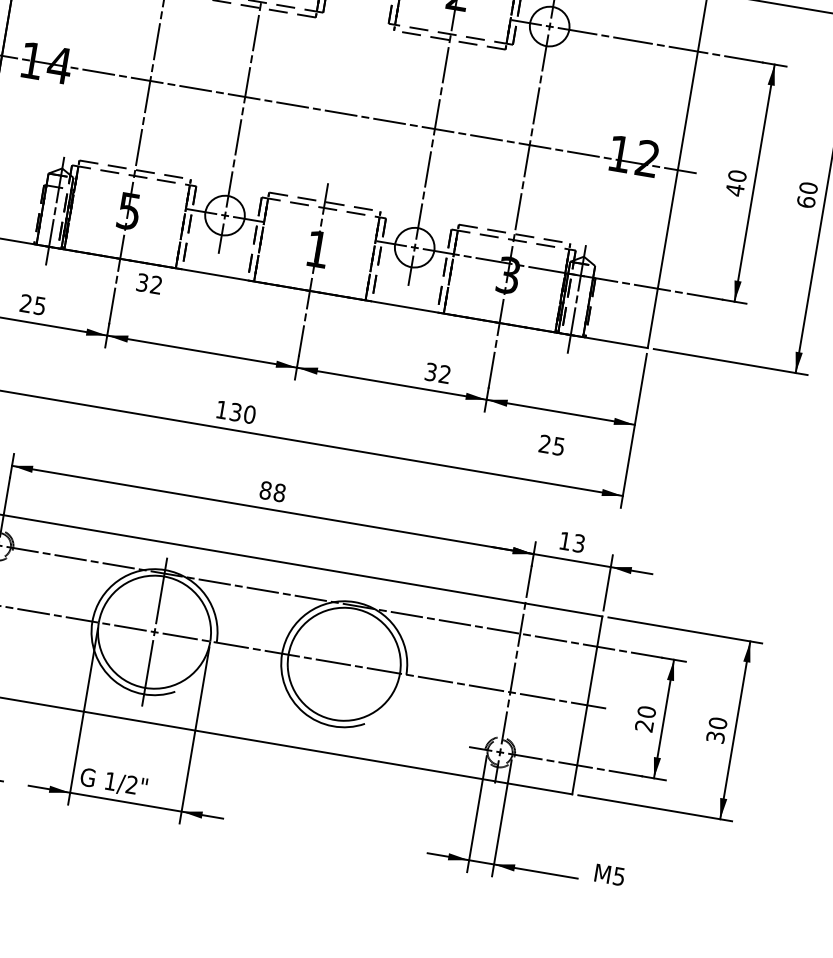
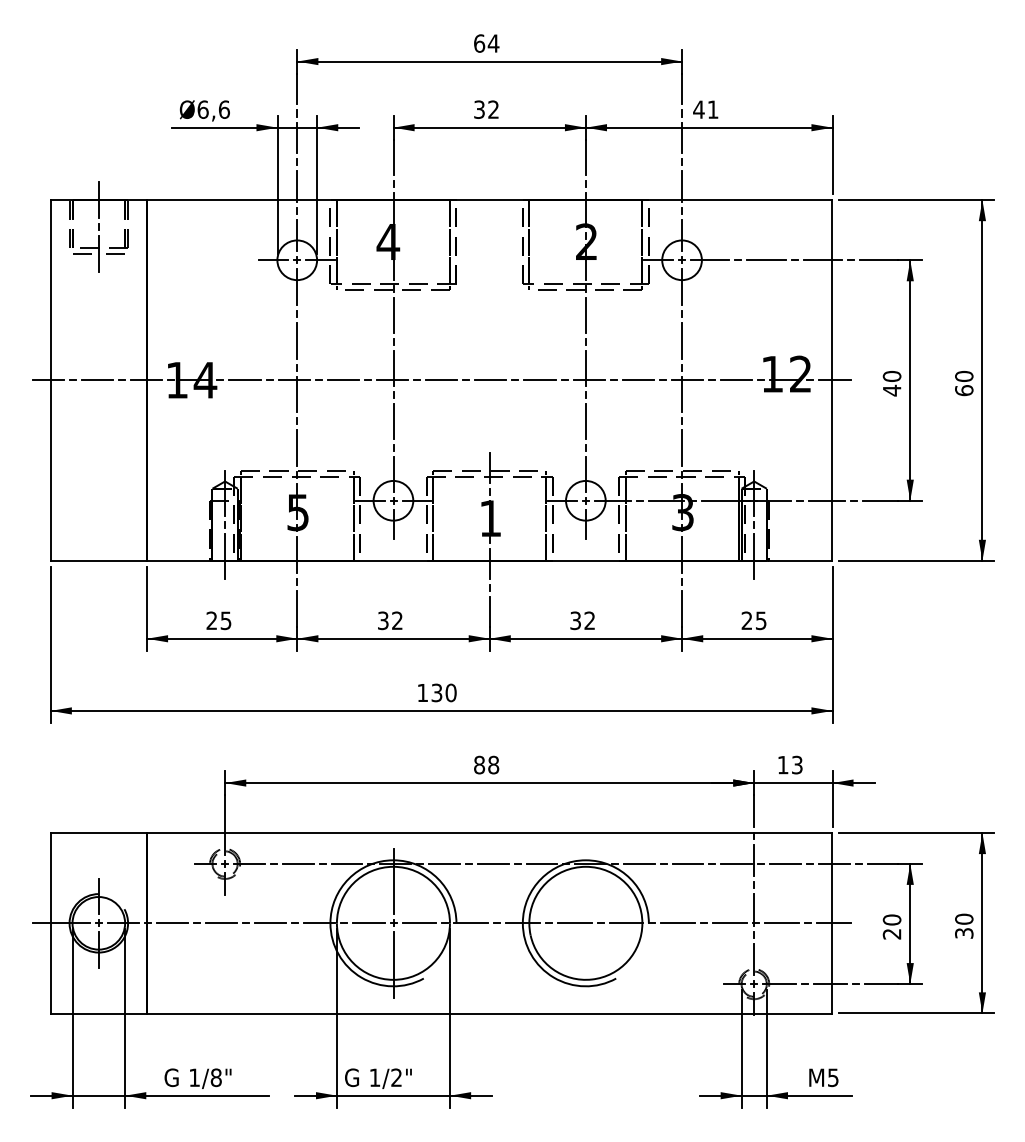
text: (149, 283) -> (390, 620), moved
text: (437, 372) -> (582, 620), moved
text: (551, 444) -> (753, 620), moved
text: (609, 874) -> (823, 1077), moved

